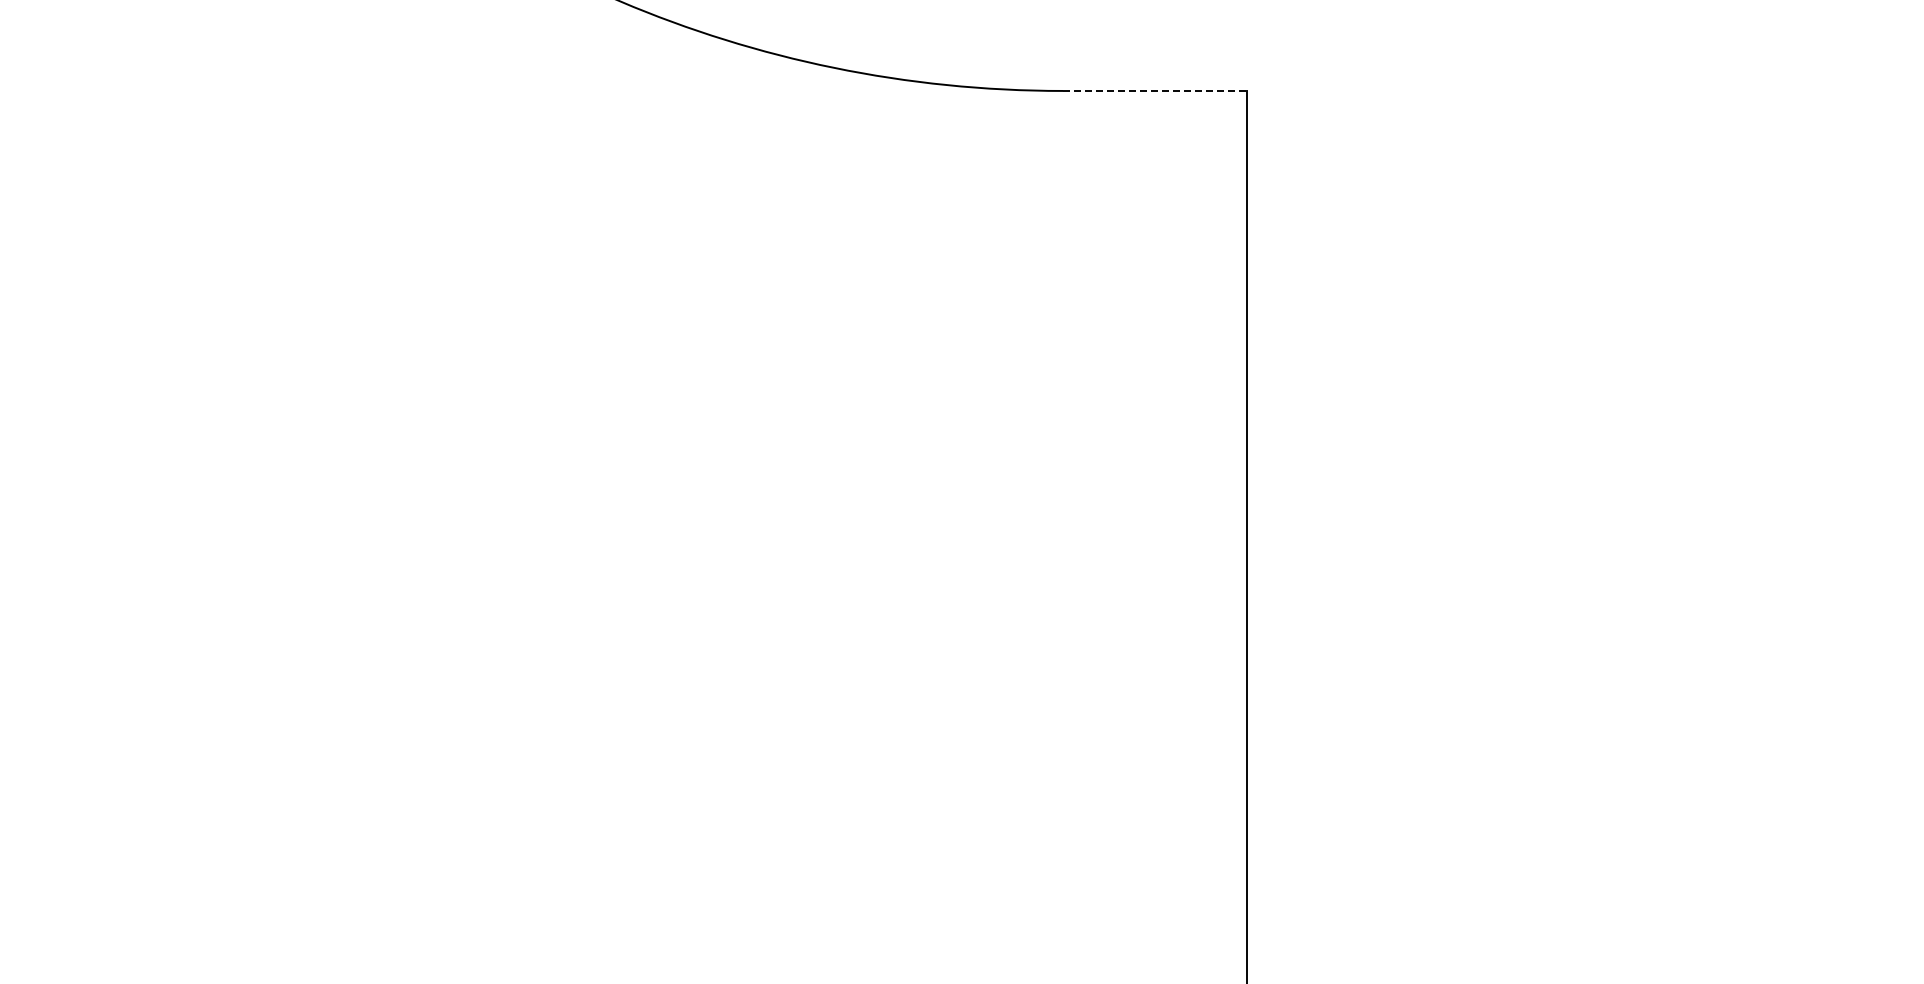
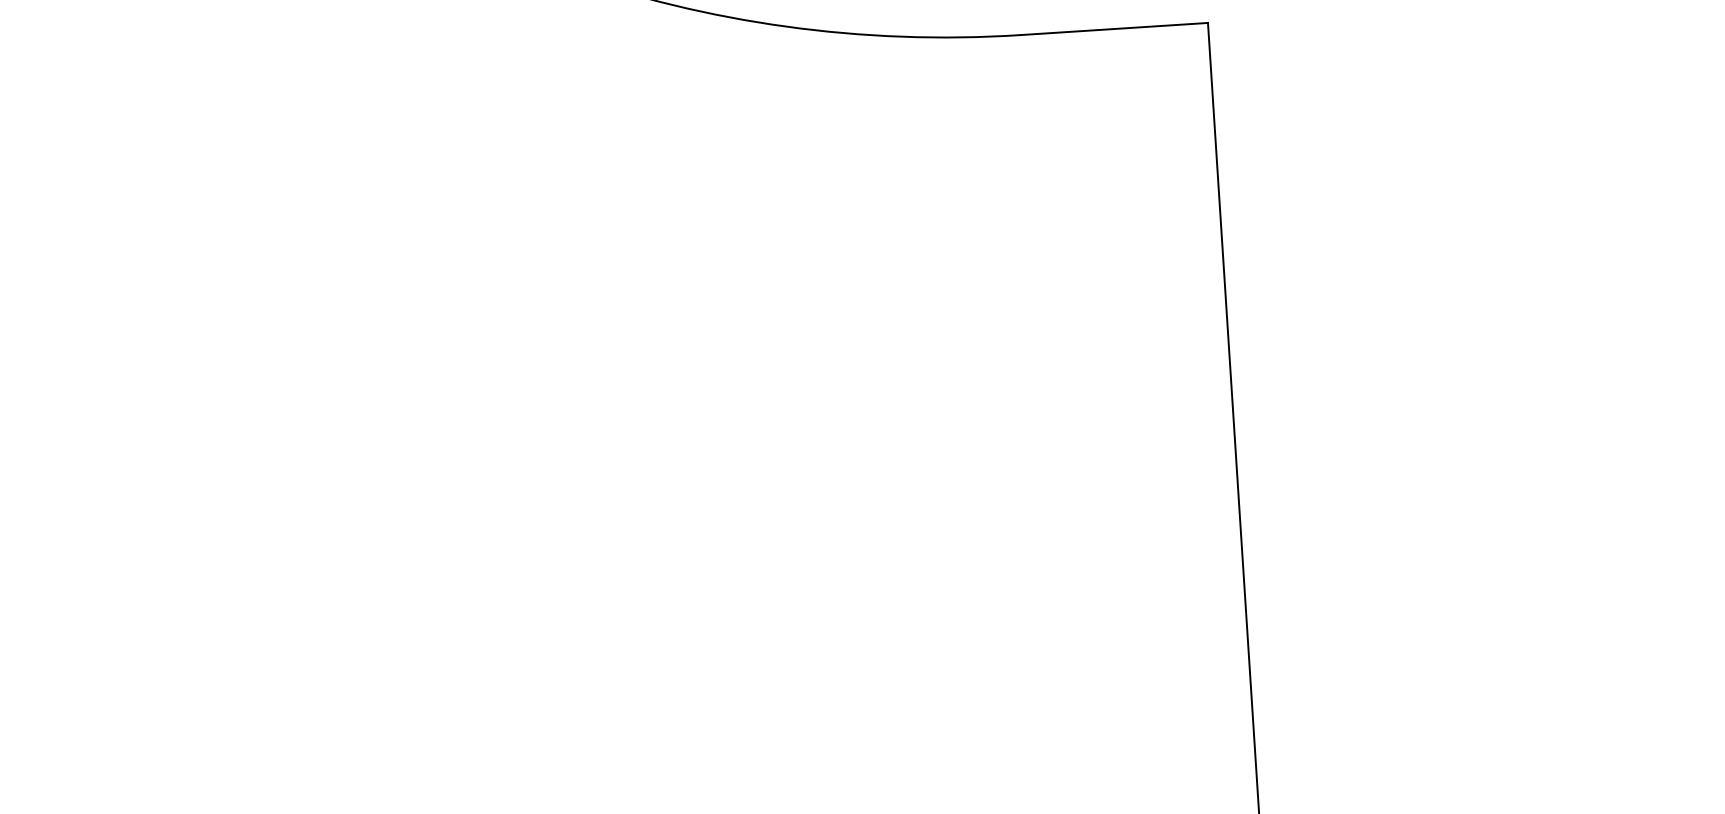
line: (1154, 90) -> (1113, 28), dashed -> solid

